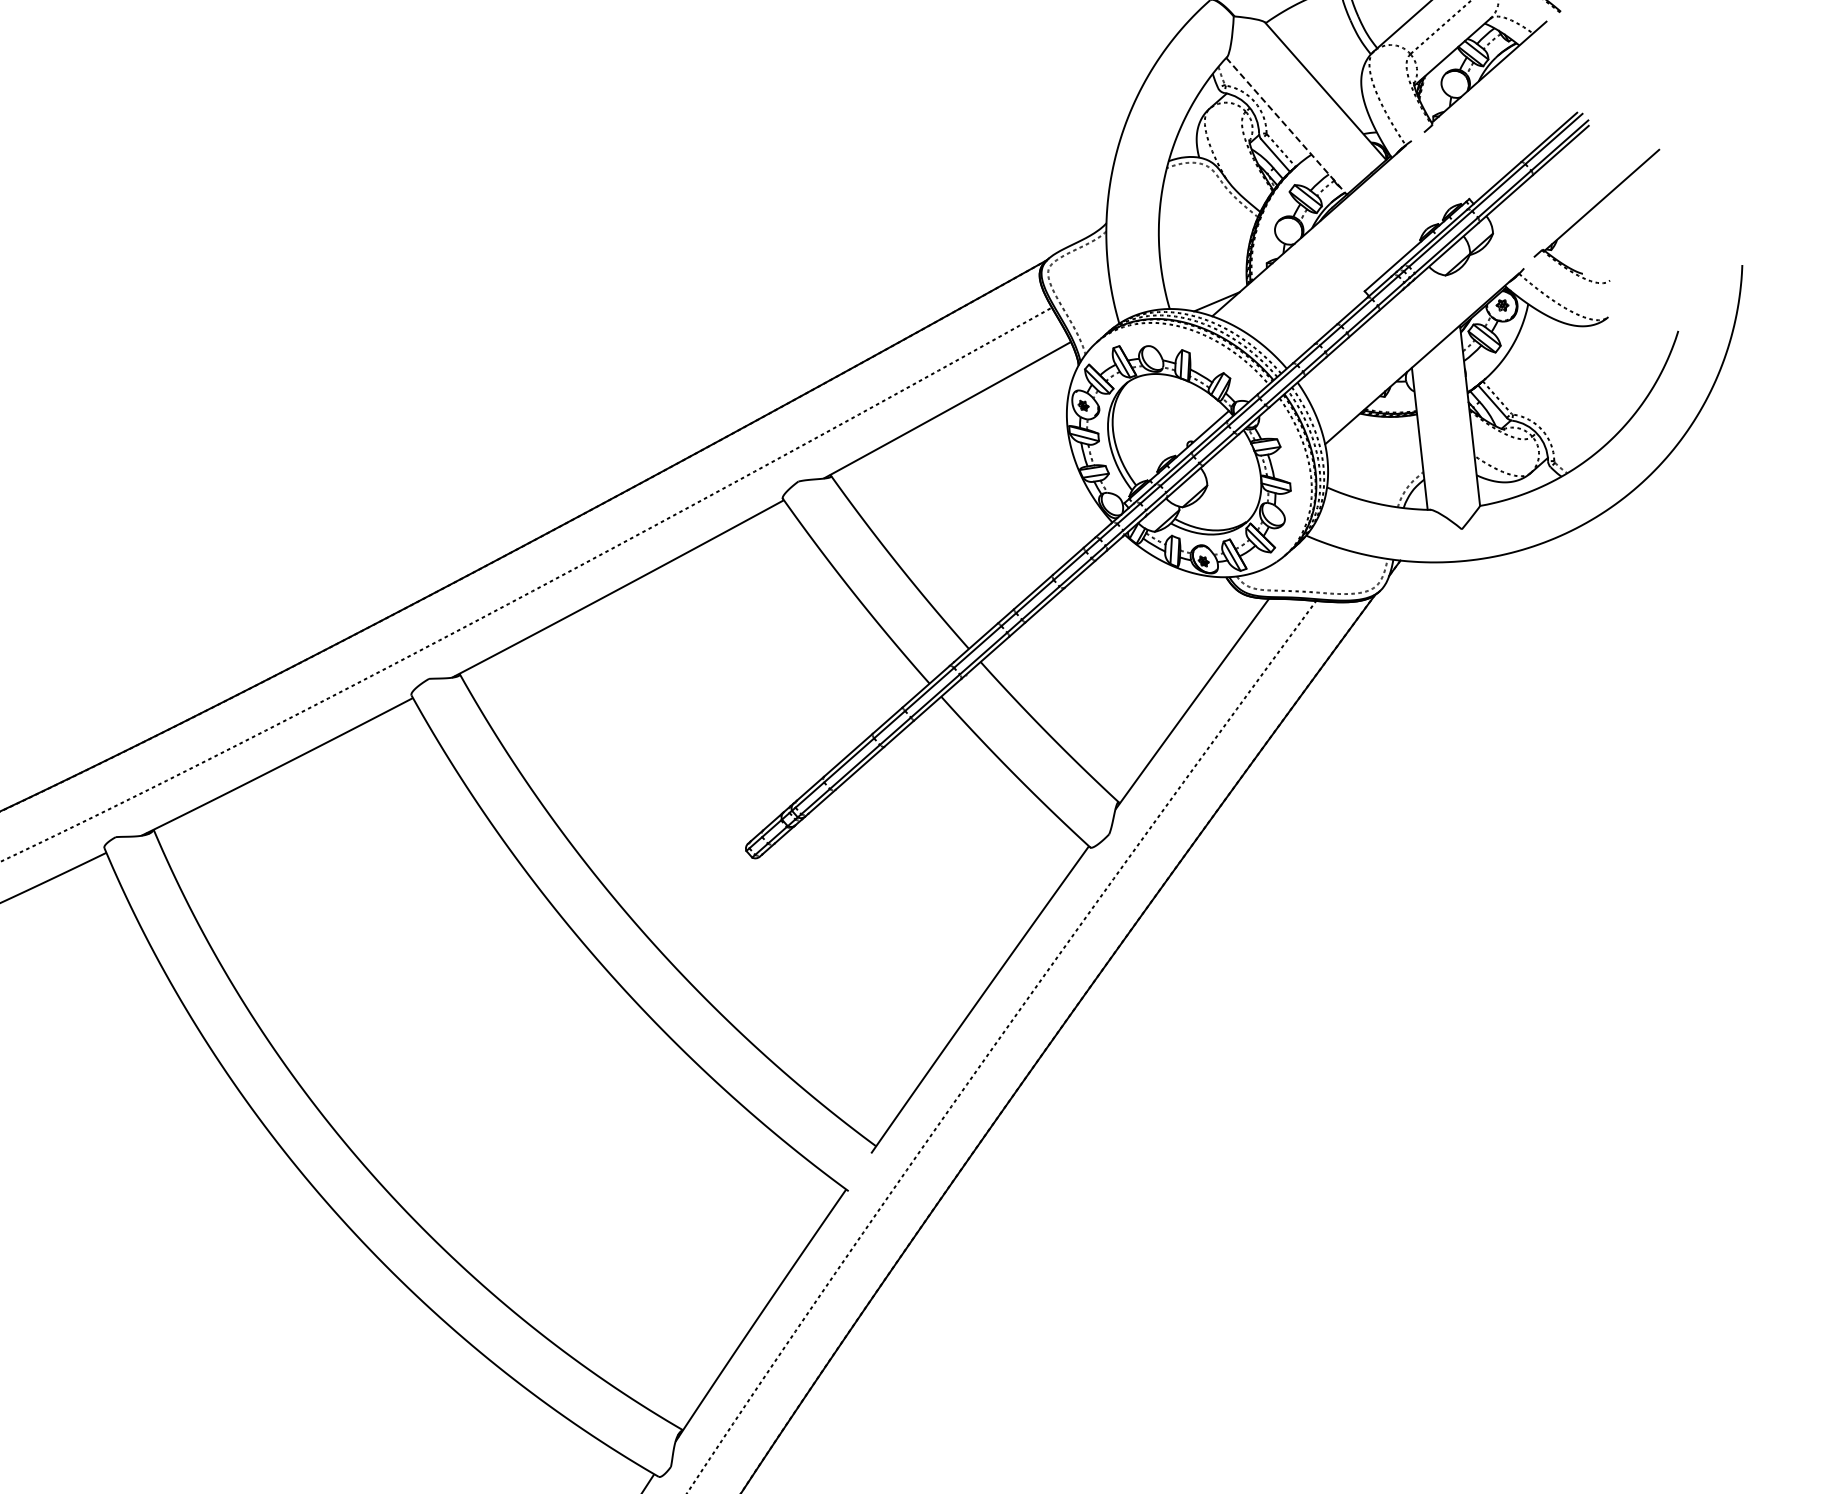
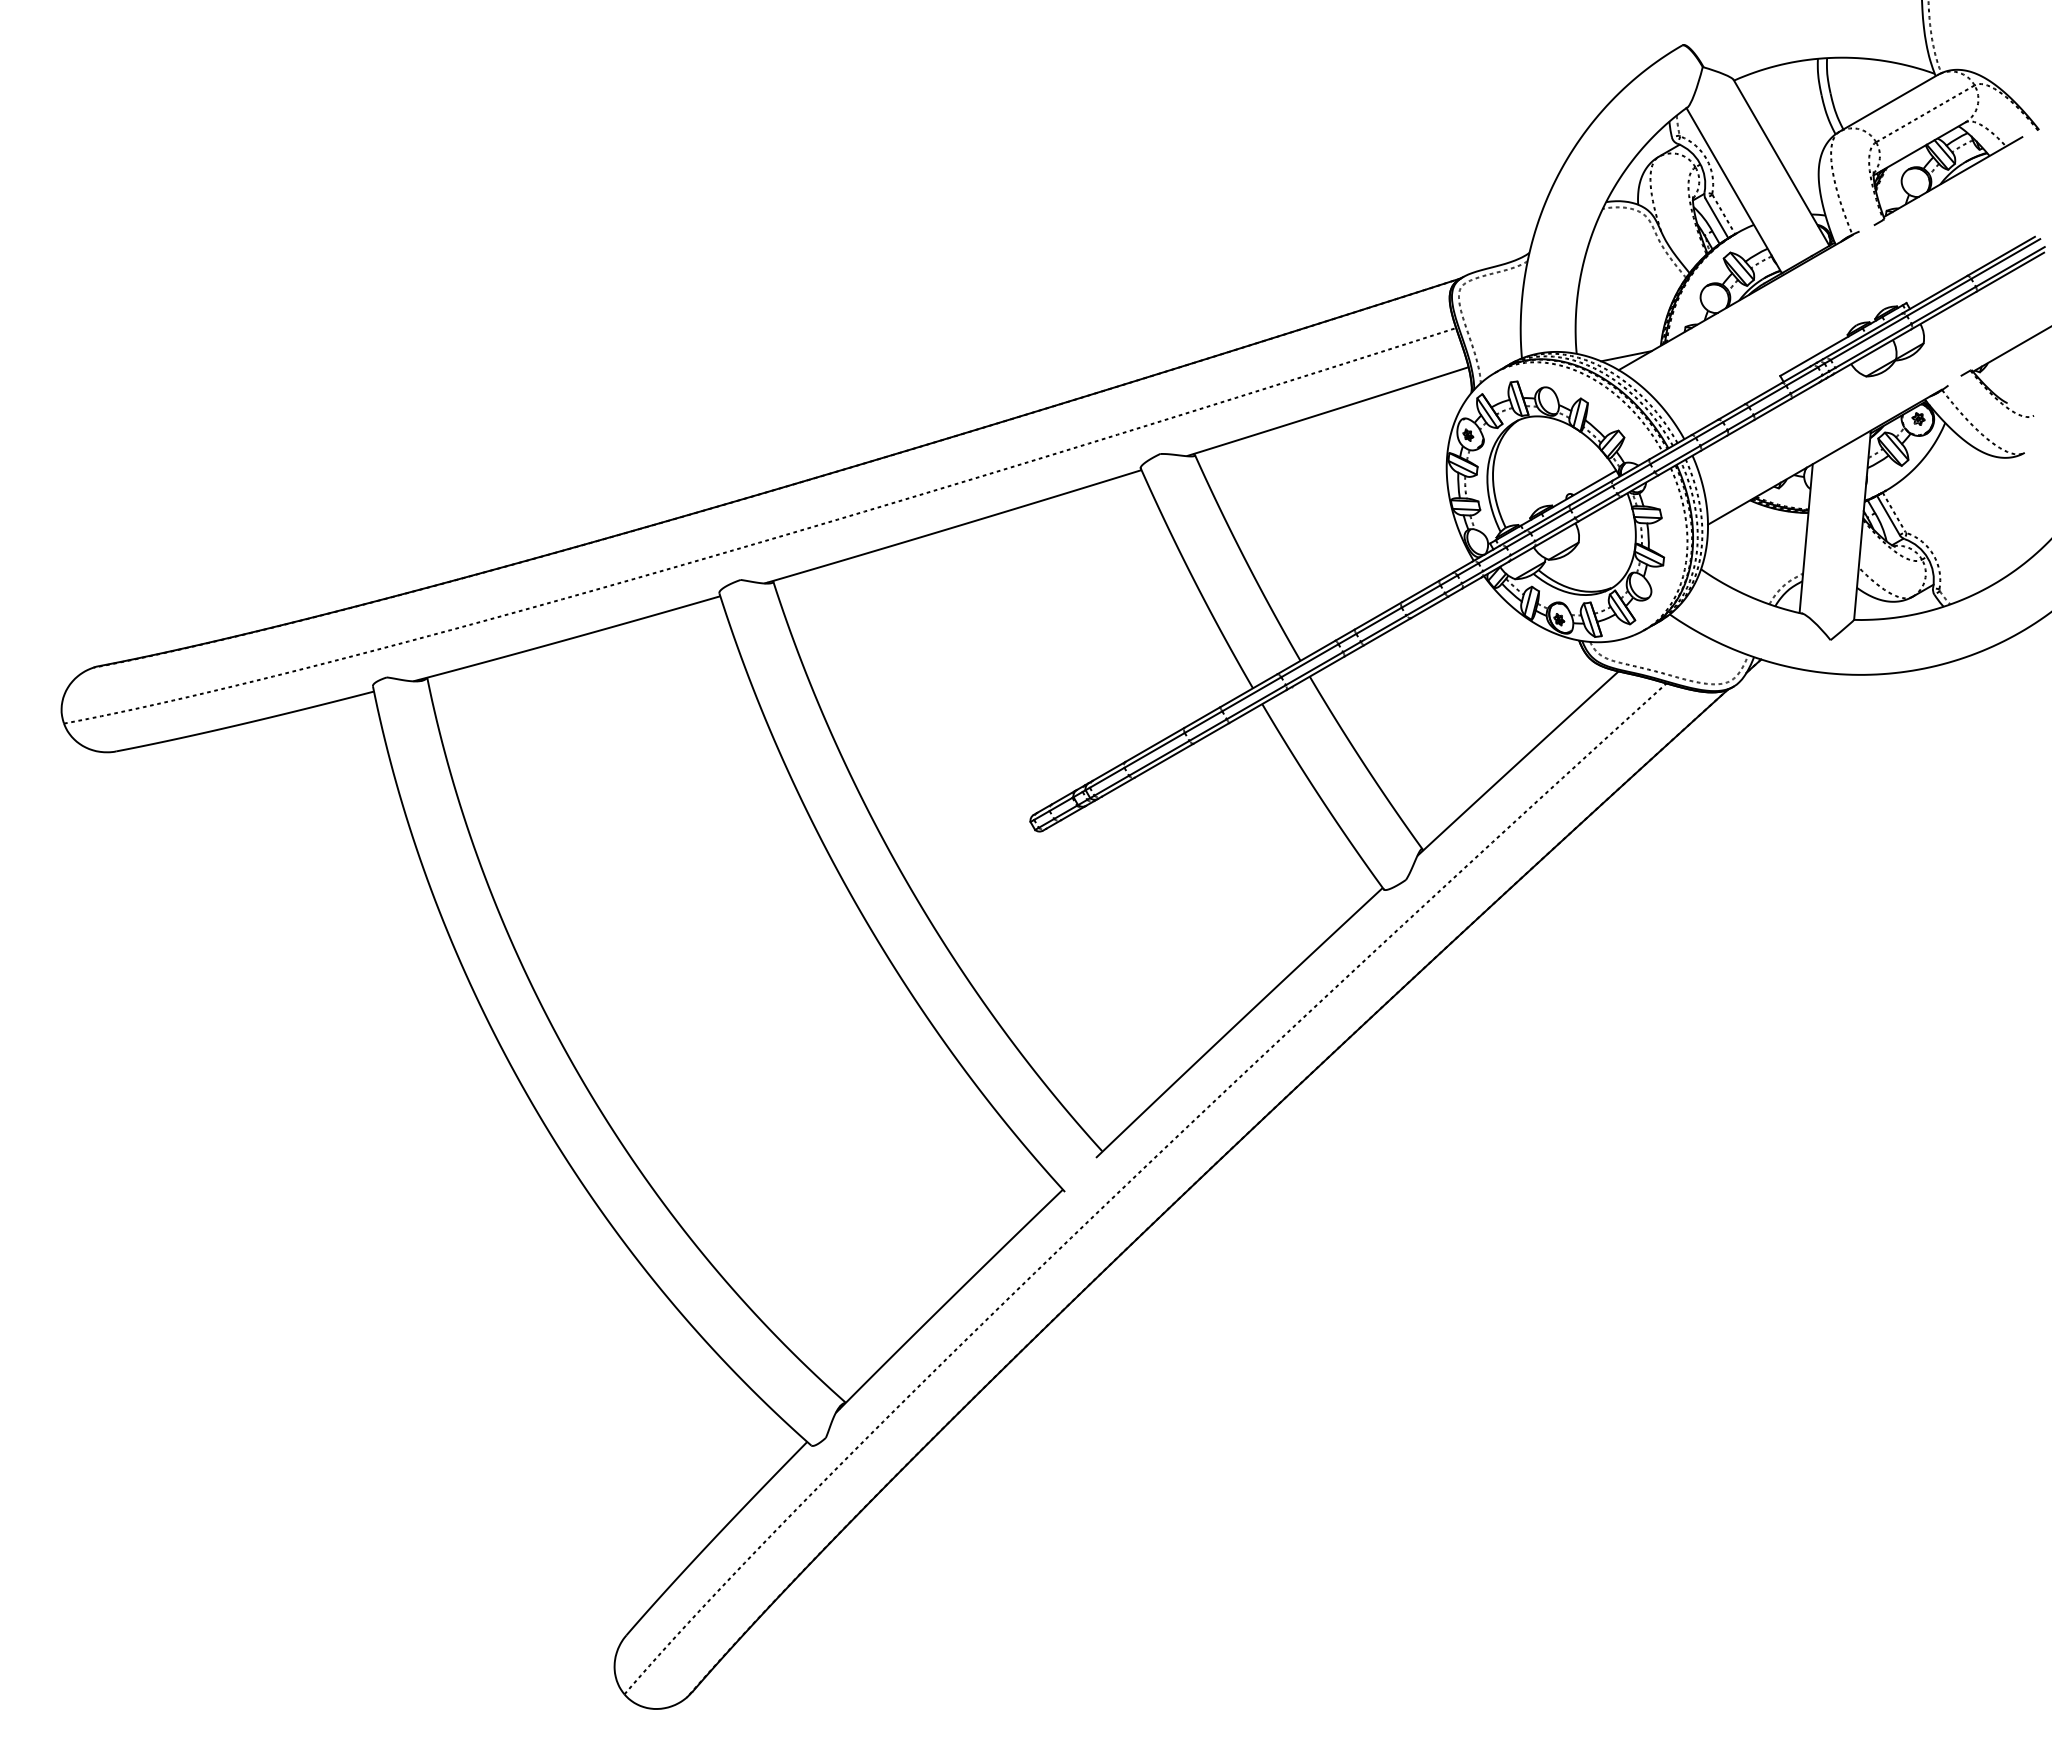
line: (1287, 127) -> (1734, 191), dashed -> solid

